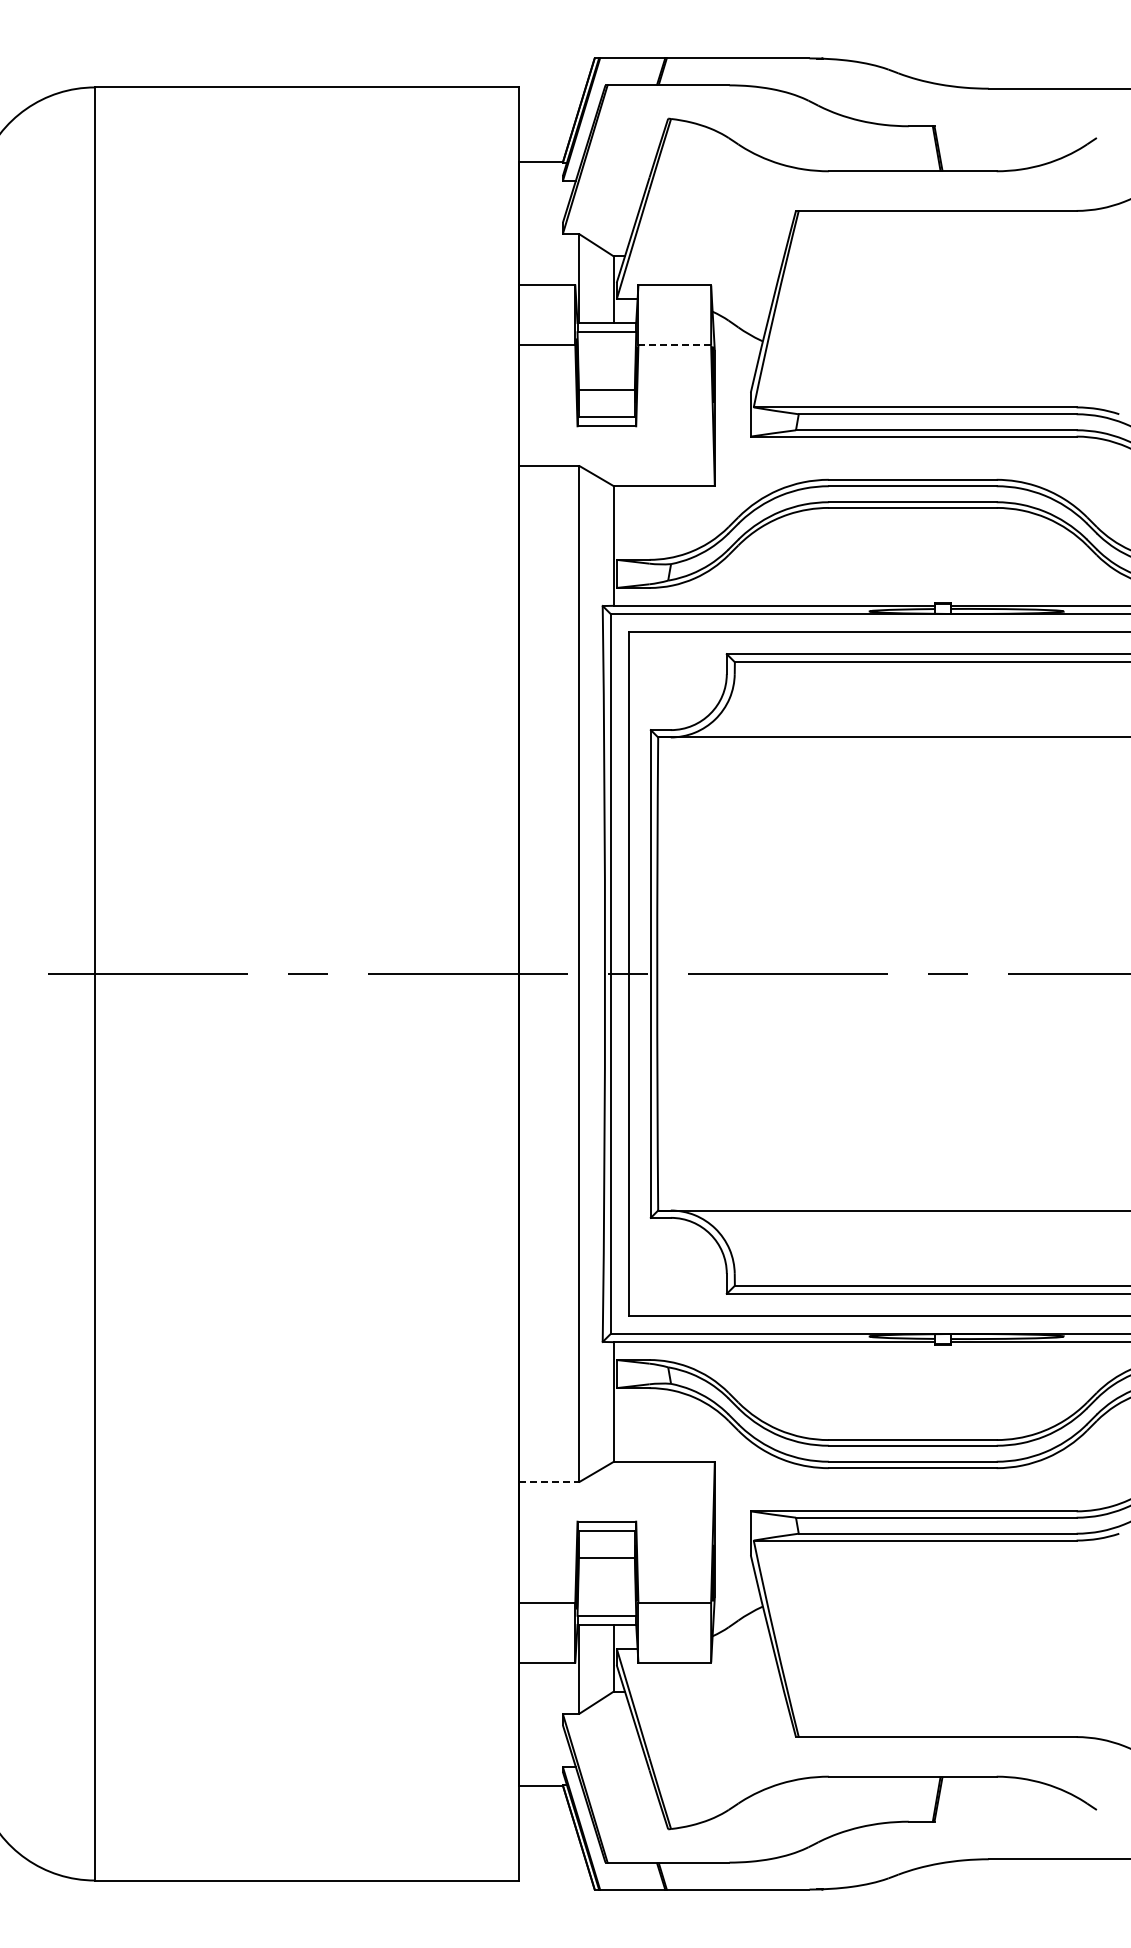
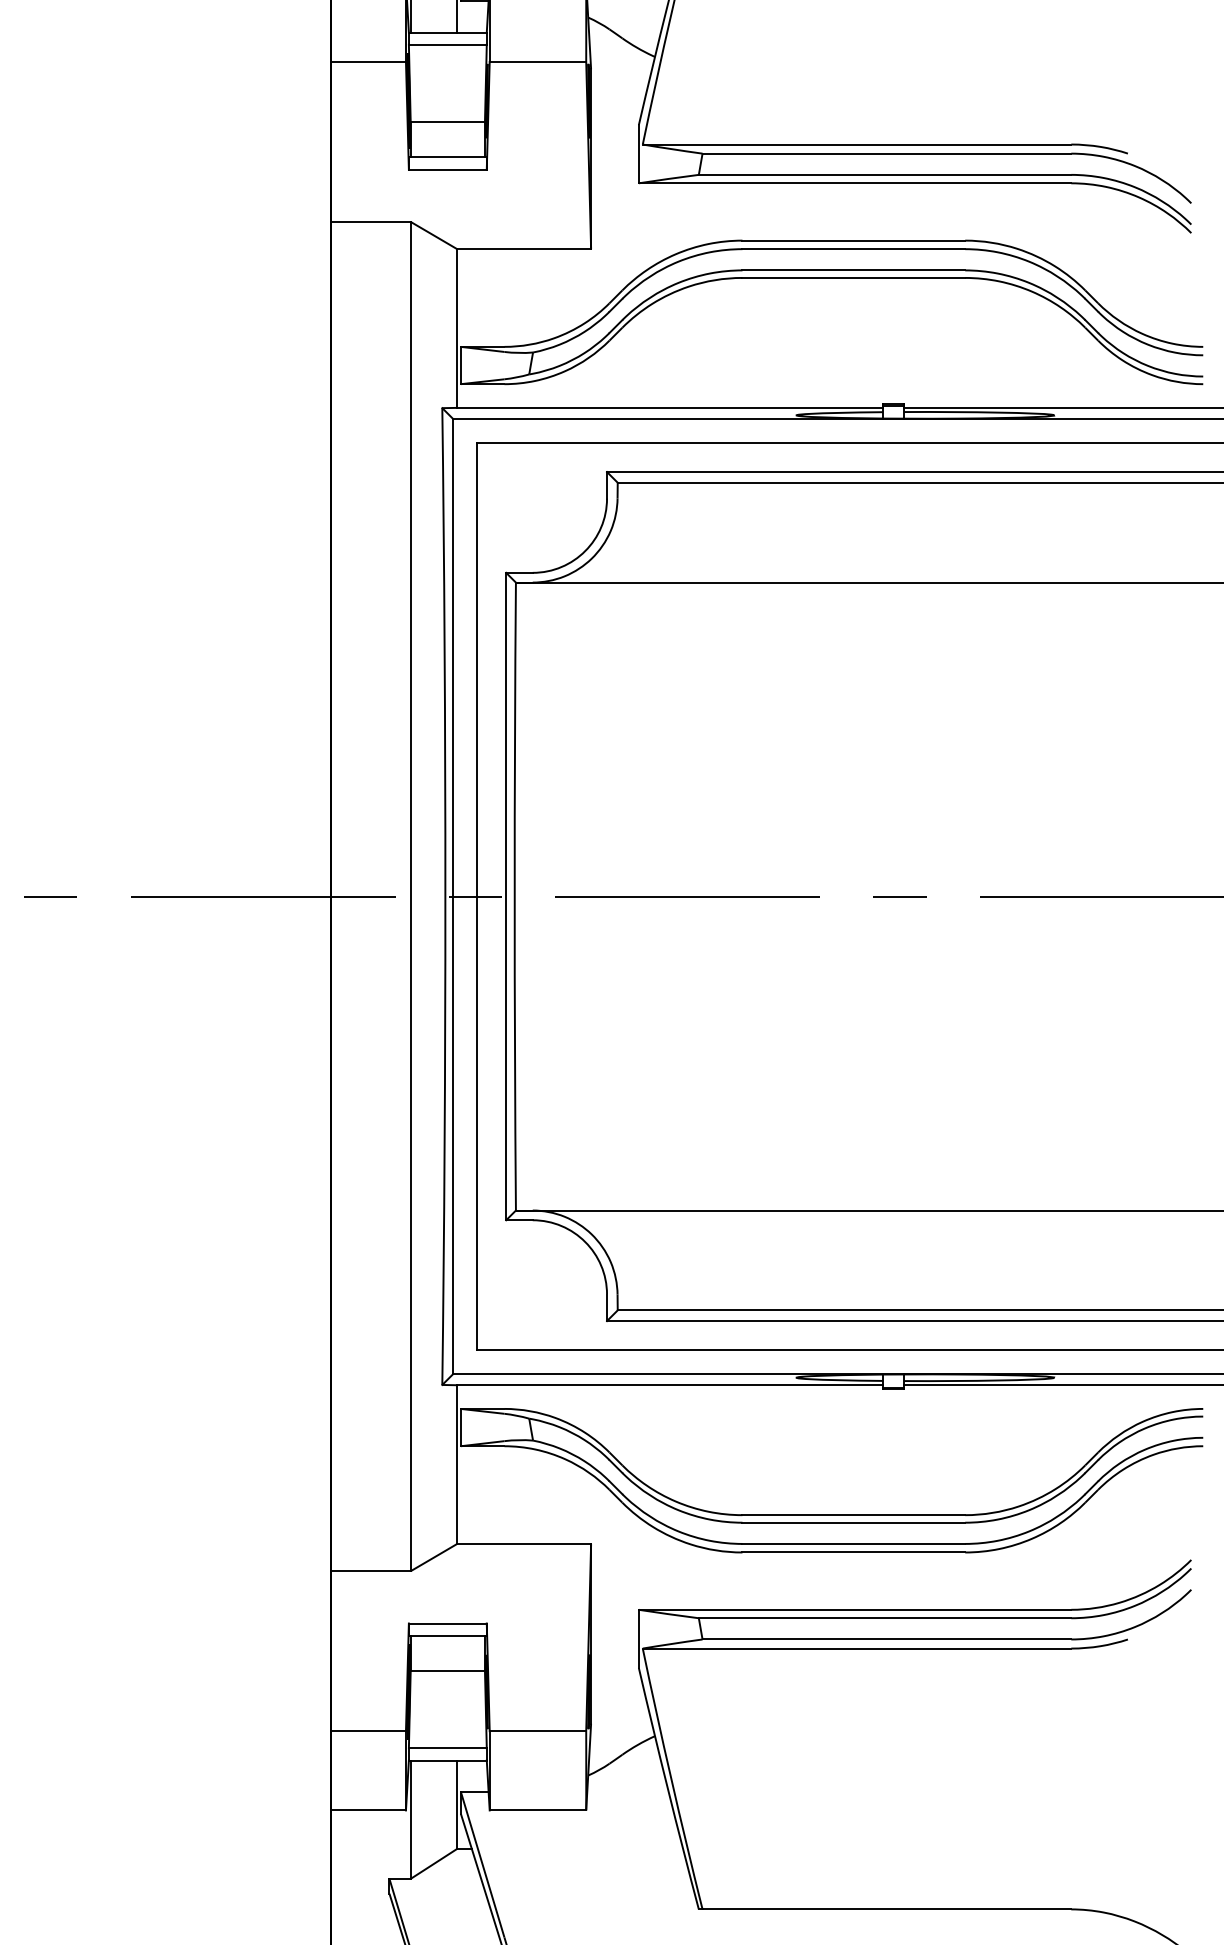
line: (675, 345) -> (538, 62), dashed -> solid
line: (548, 1482) -> (370, 1571), dashed -> solid

